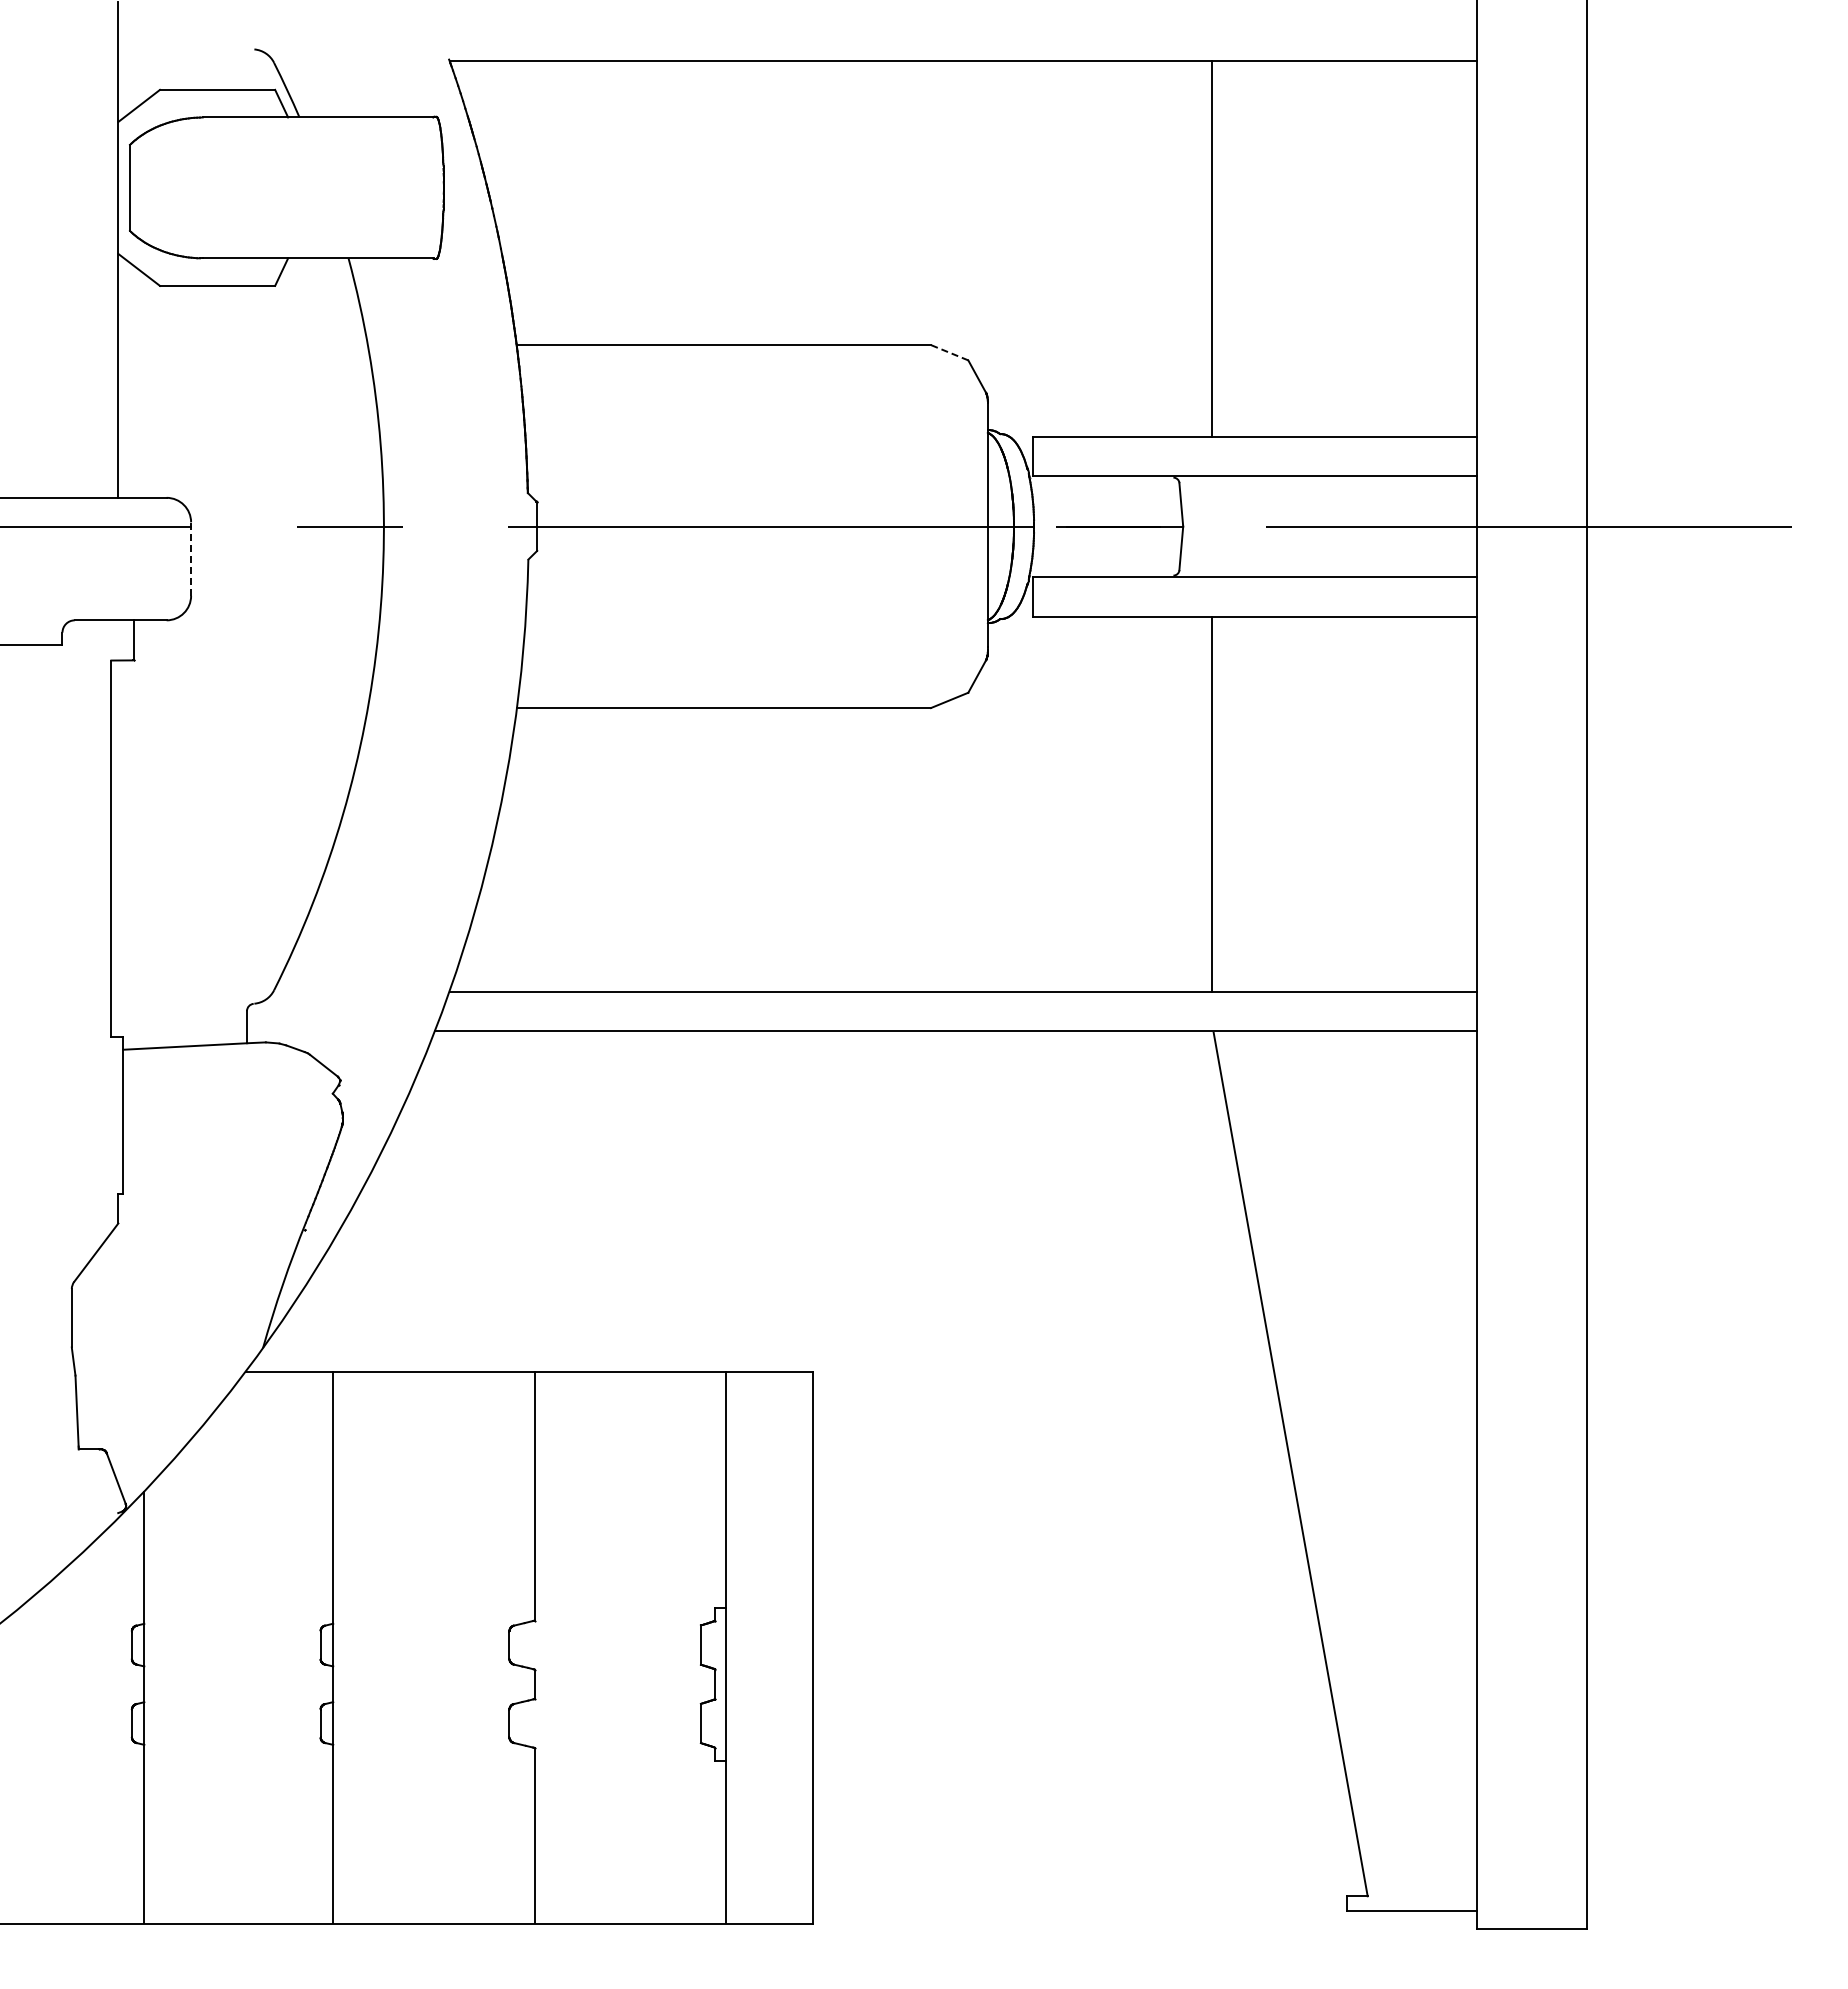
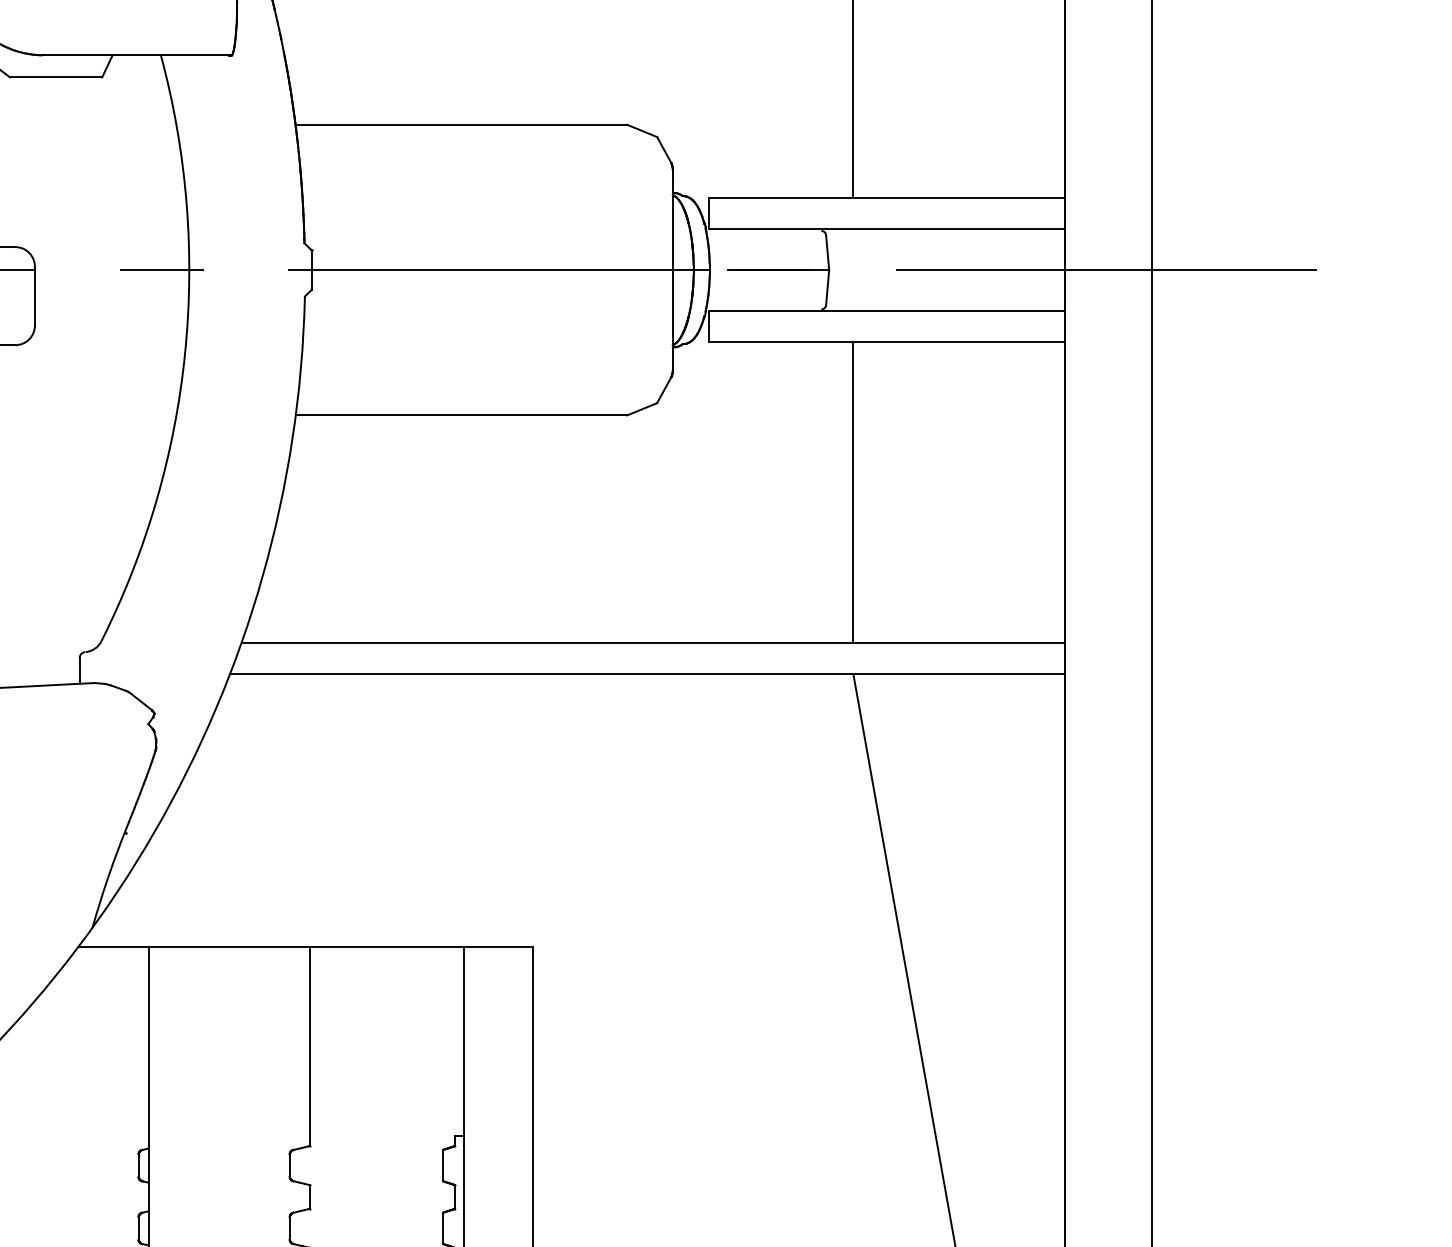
line: (949, 352) -> (642, 130), dashed -> solid
line: (191, 559) -> (35, 296), dashed -> solid

